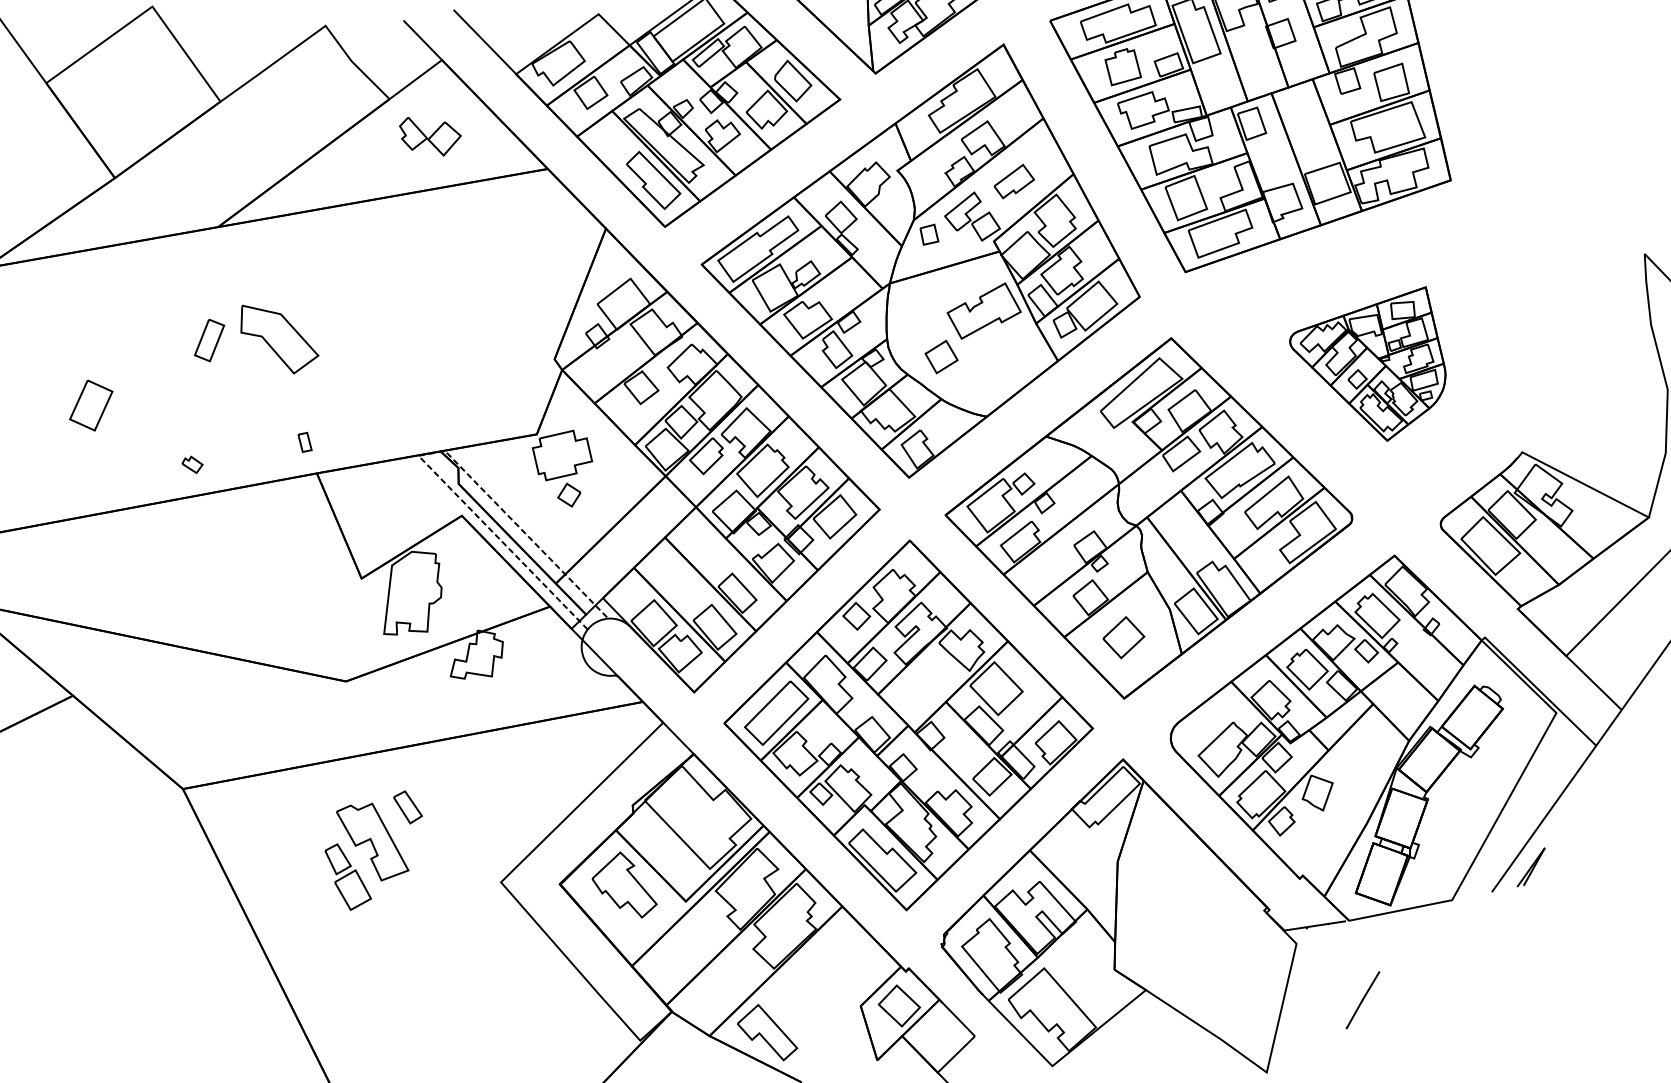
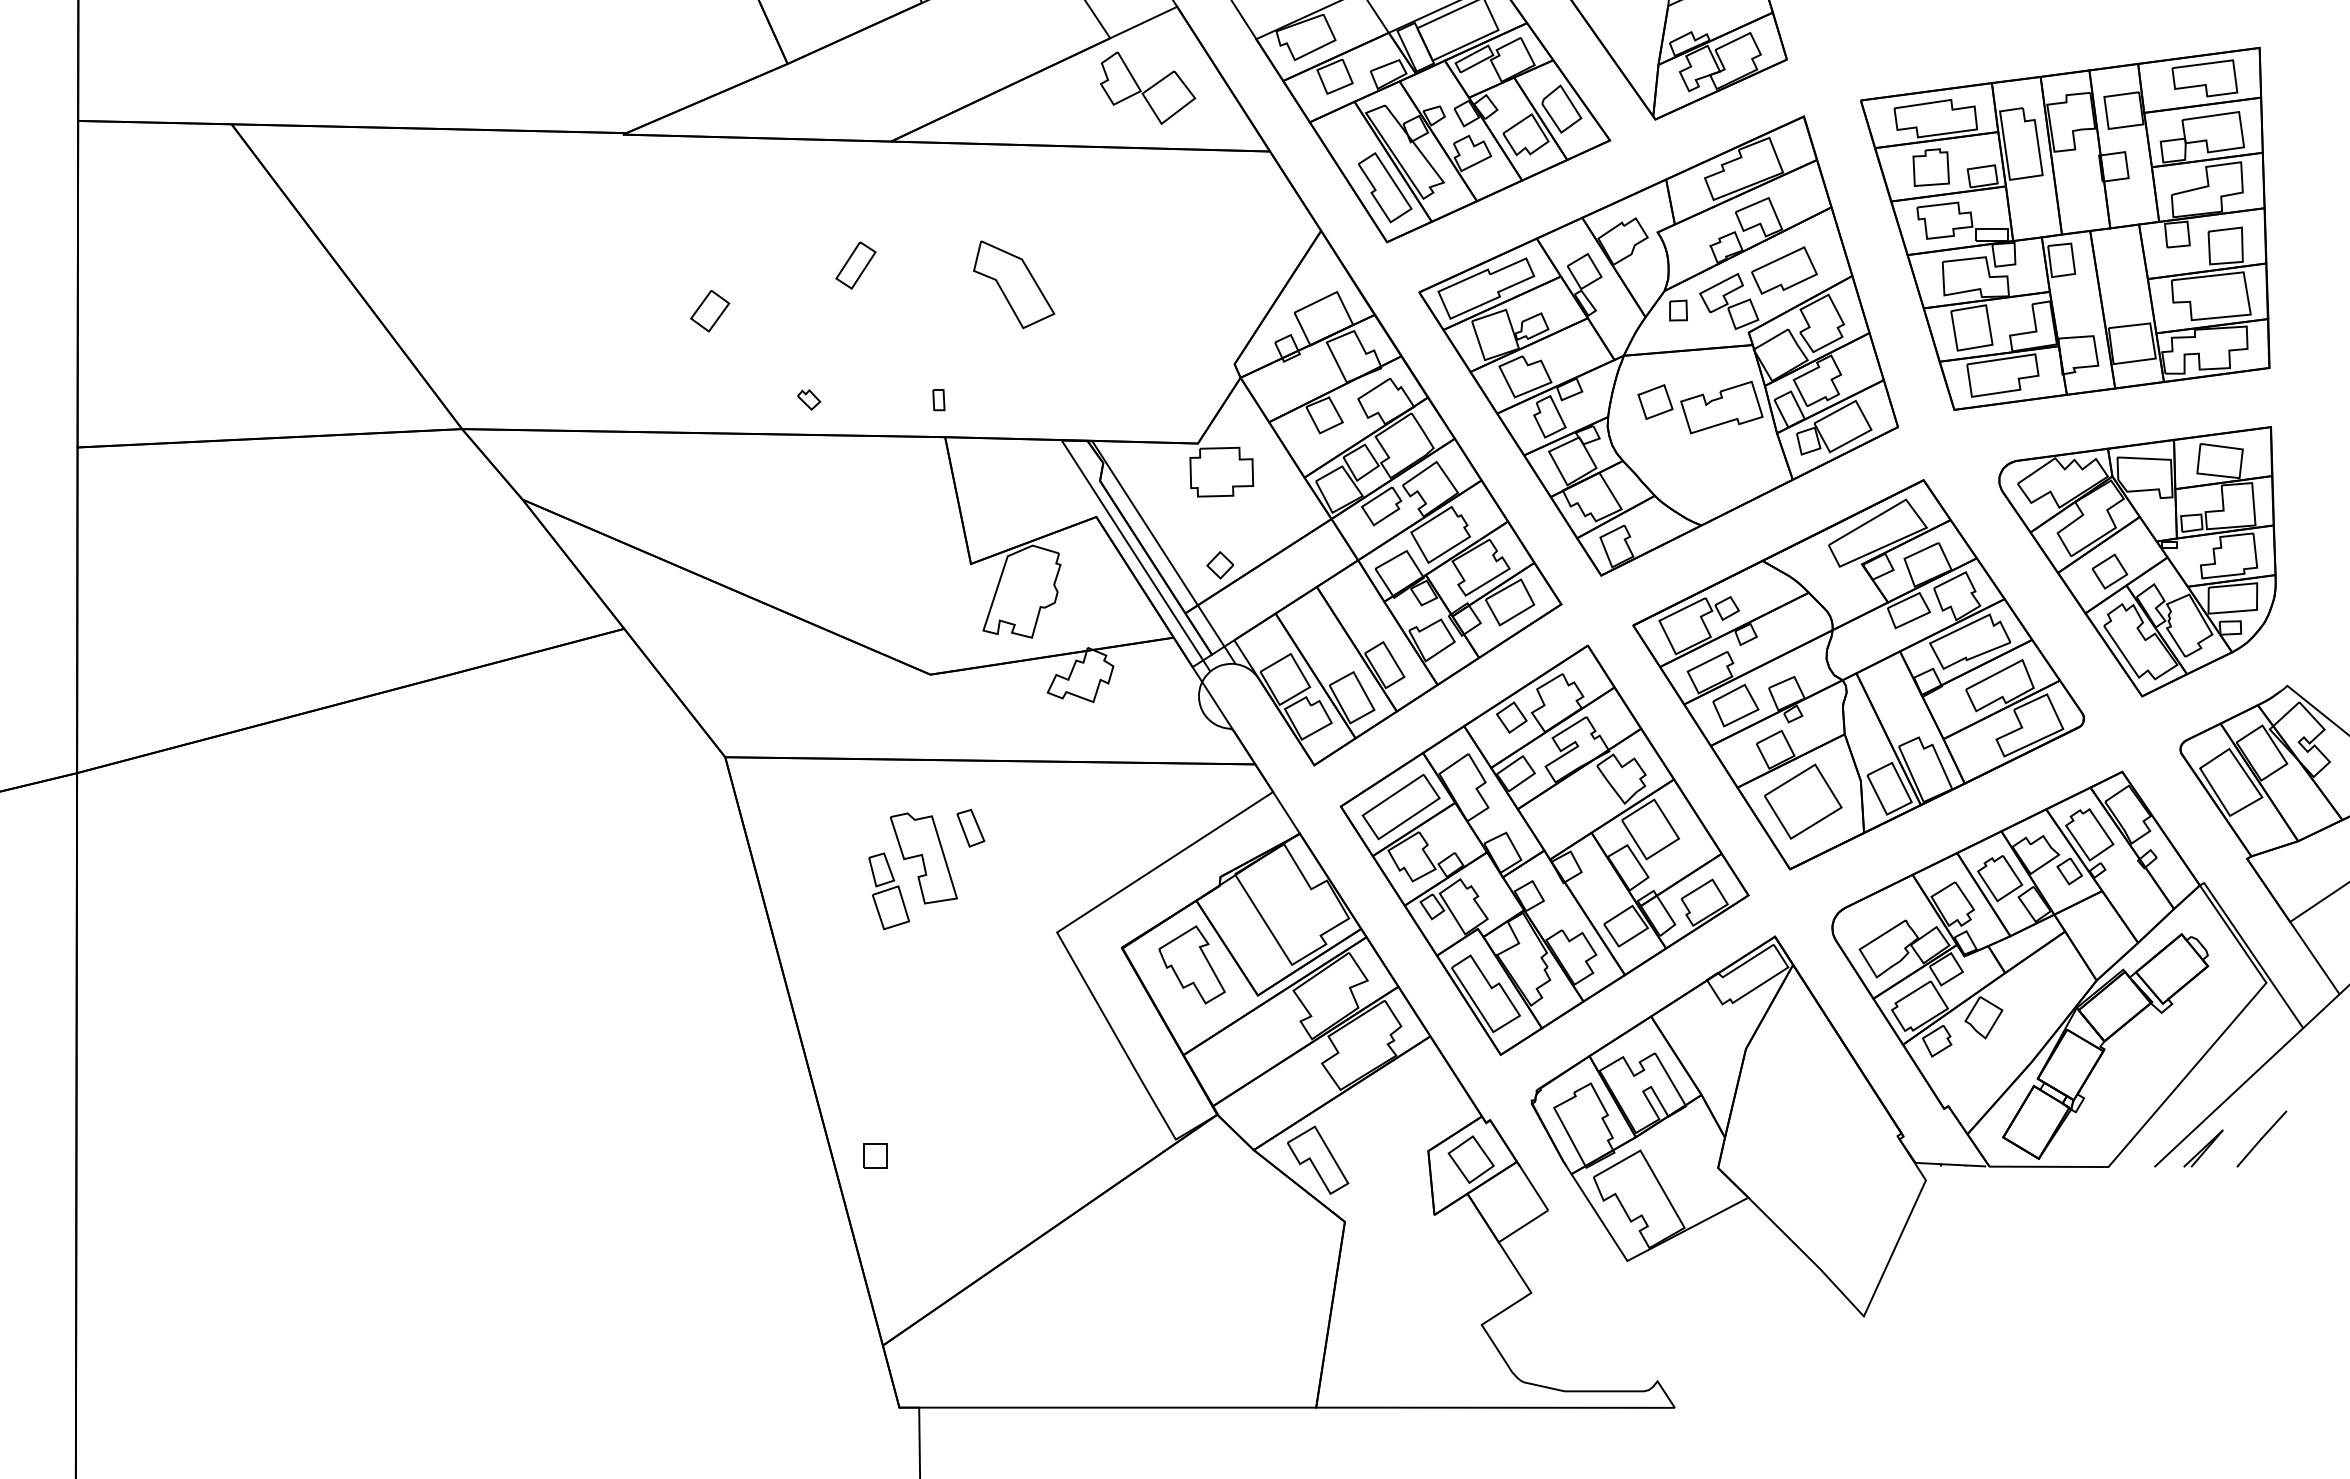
part: (430, 135) -> (1147, 87), size x1.43
part: (1013, 181) -> (1784, 270), size x1.43
part: (278, 337) -> (1014, 284), moved
part: (941, 356) -> (1655, 401), moved
part: (1370, 371) -> (2137, 561), size x1.67
part: (91, 405) -> (710, 311), size x0.71
line: (427, 453) -> (1072, 440), dashed -> solid
part: (568, 495) -> (1219, 565), moved
part: (1048, 566) -> (1735, 705), added
part: (1123, 637) -> (1803, 801), size x1.67
line: (1362, 999) -> (2261, 1138), moved

